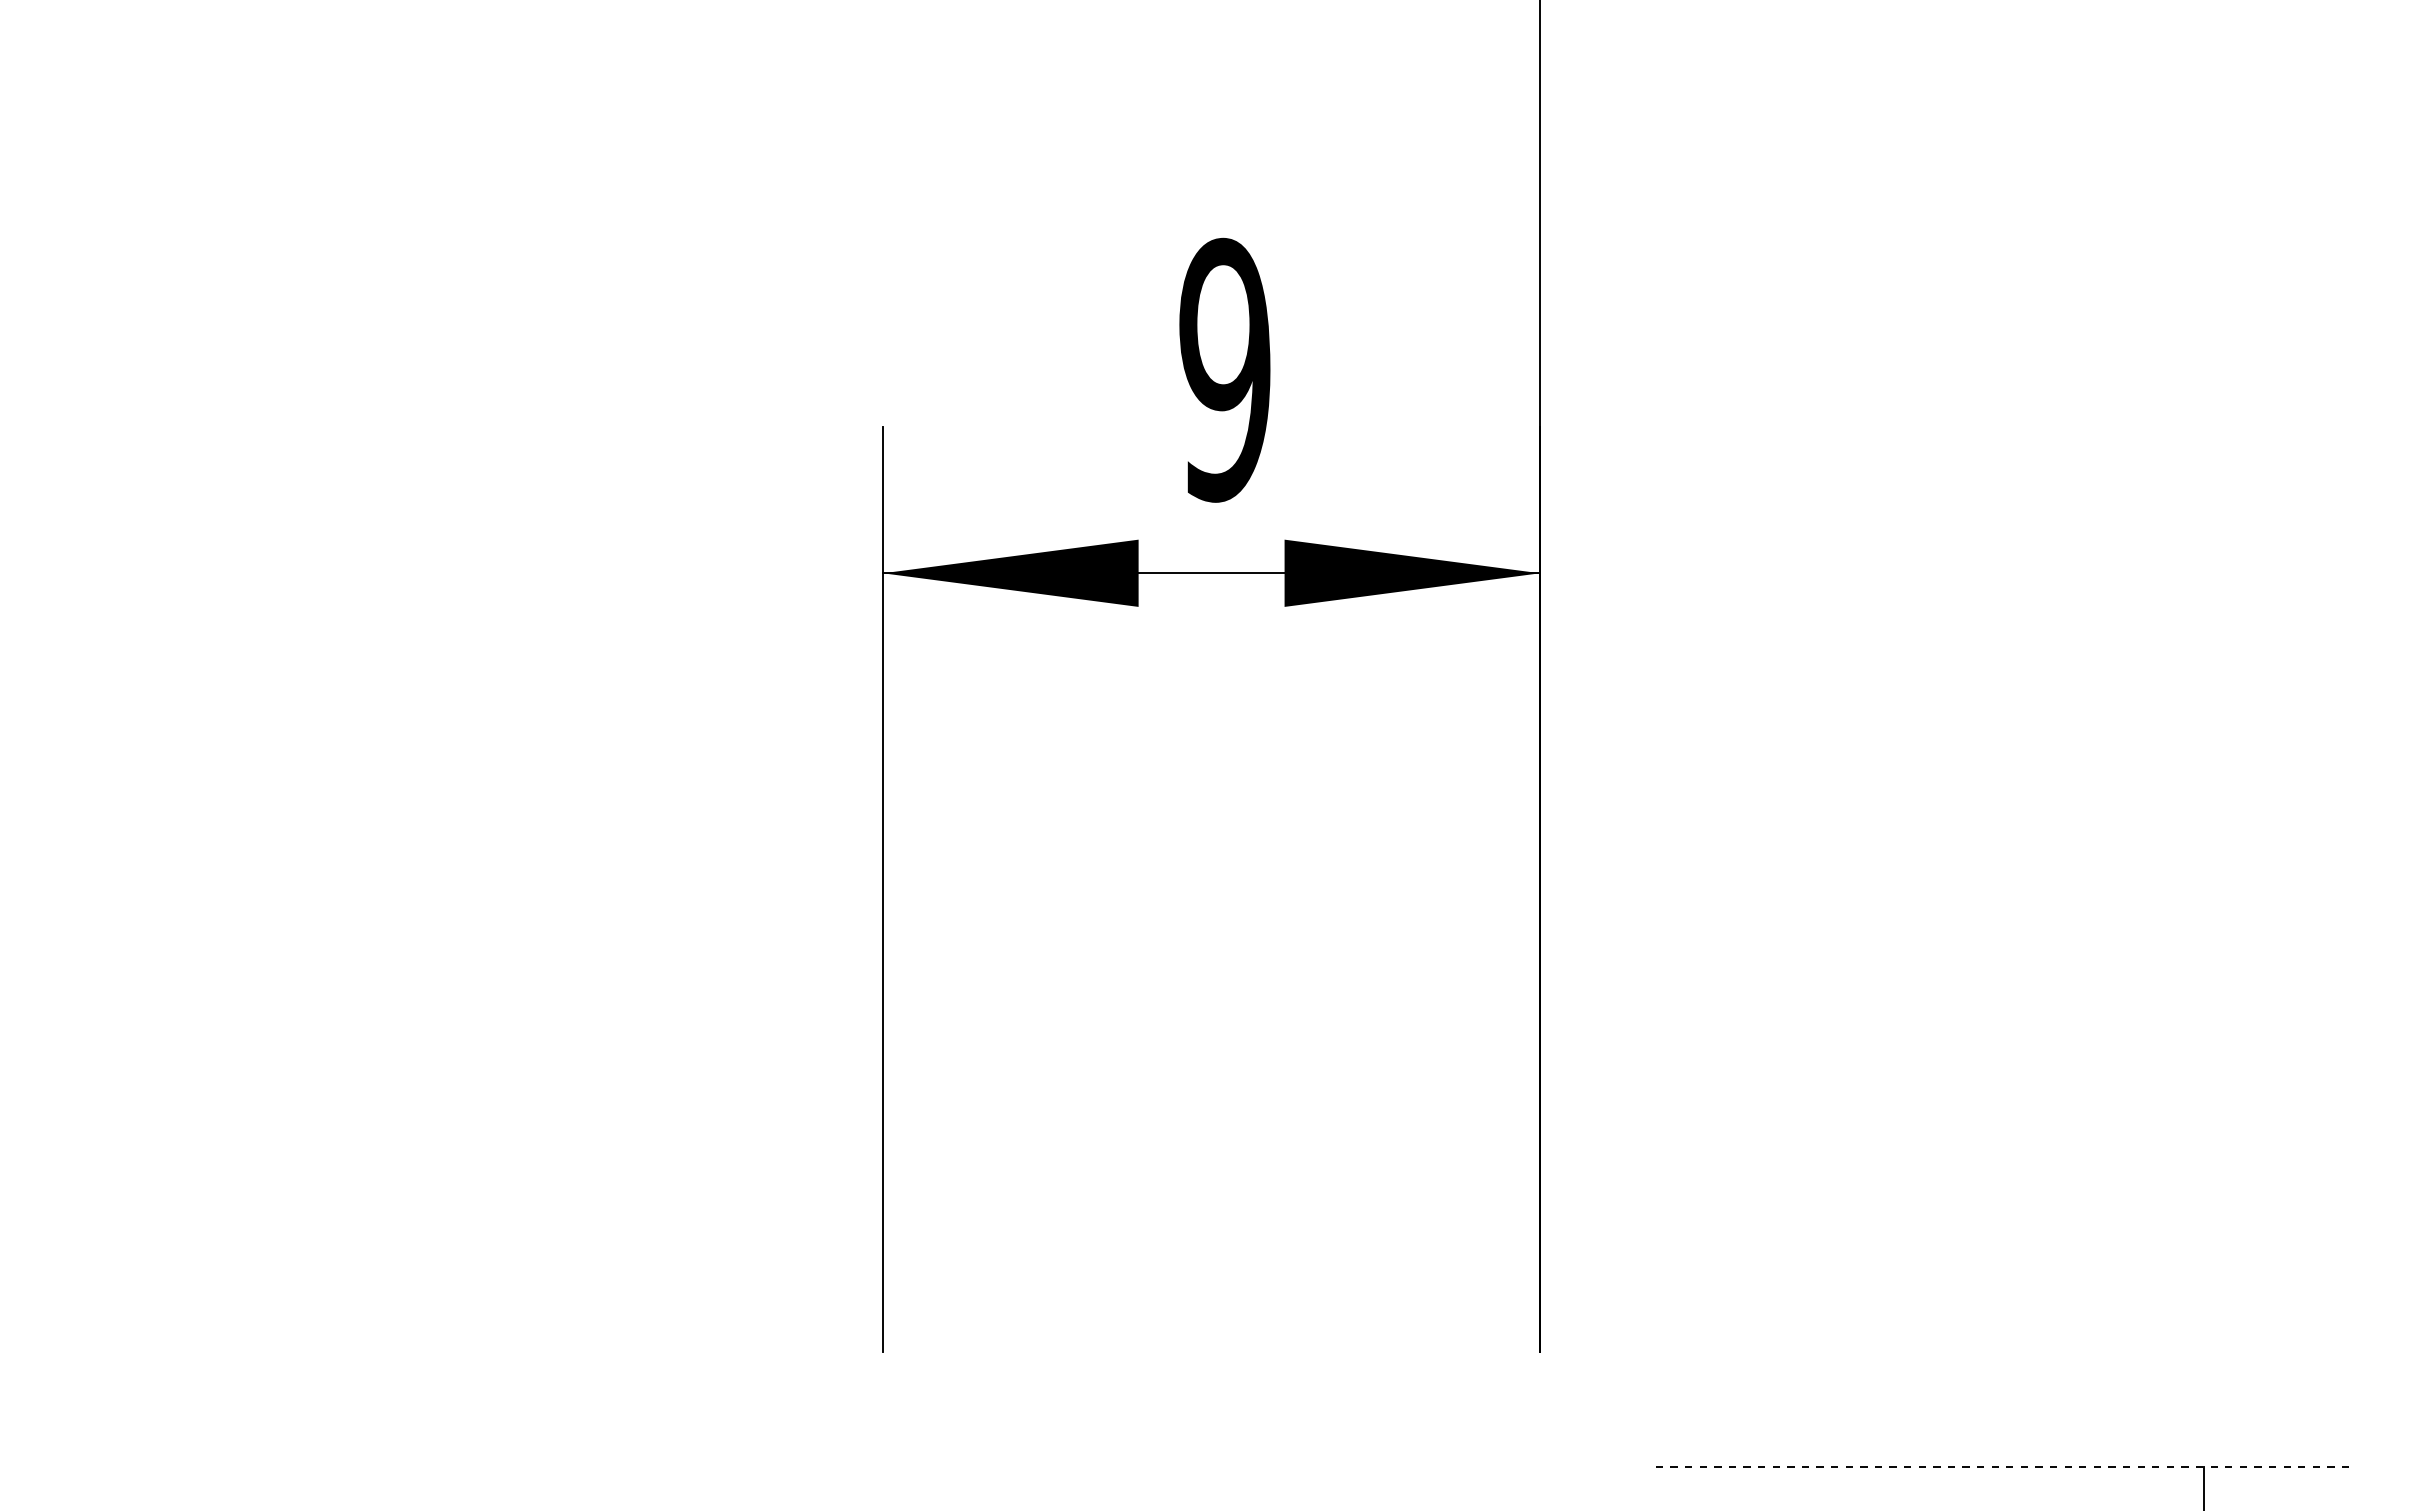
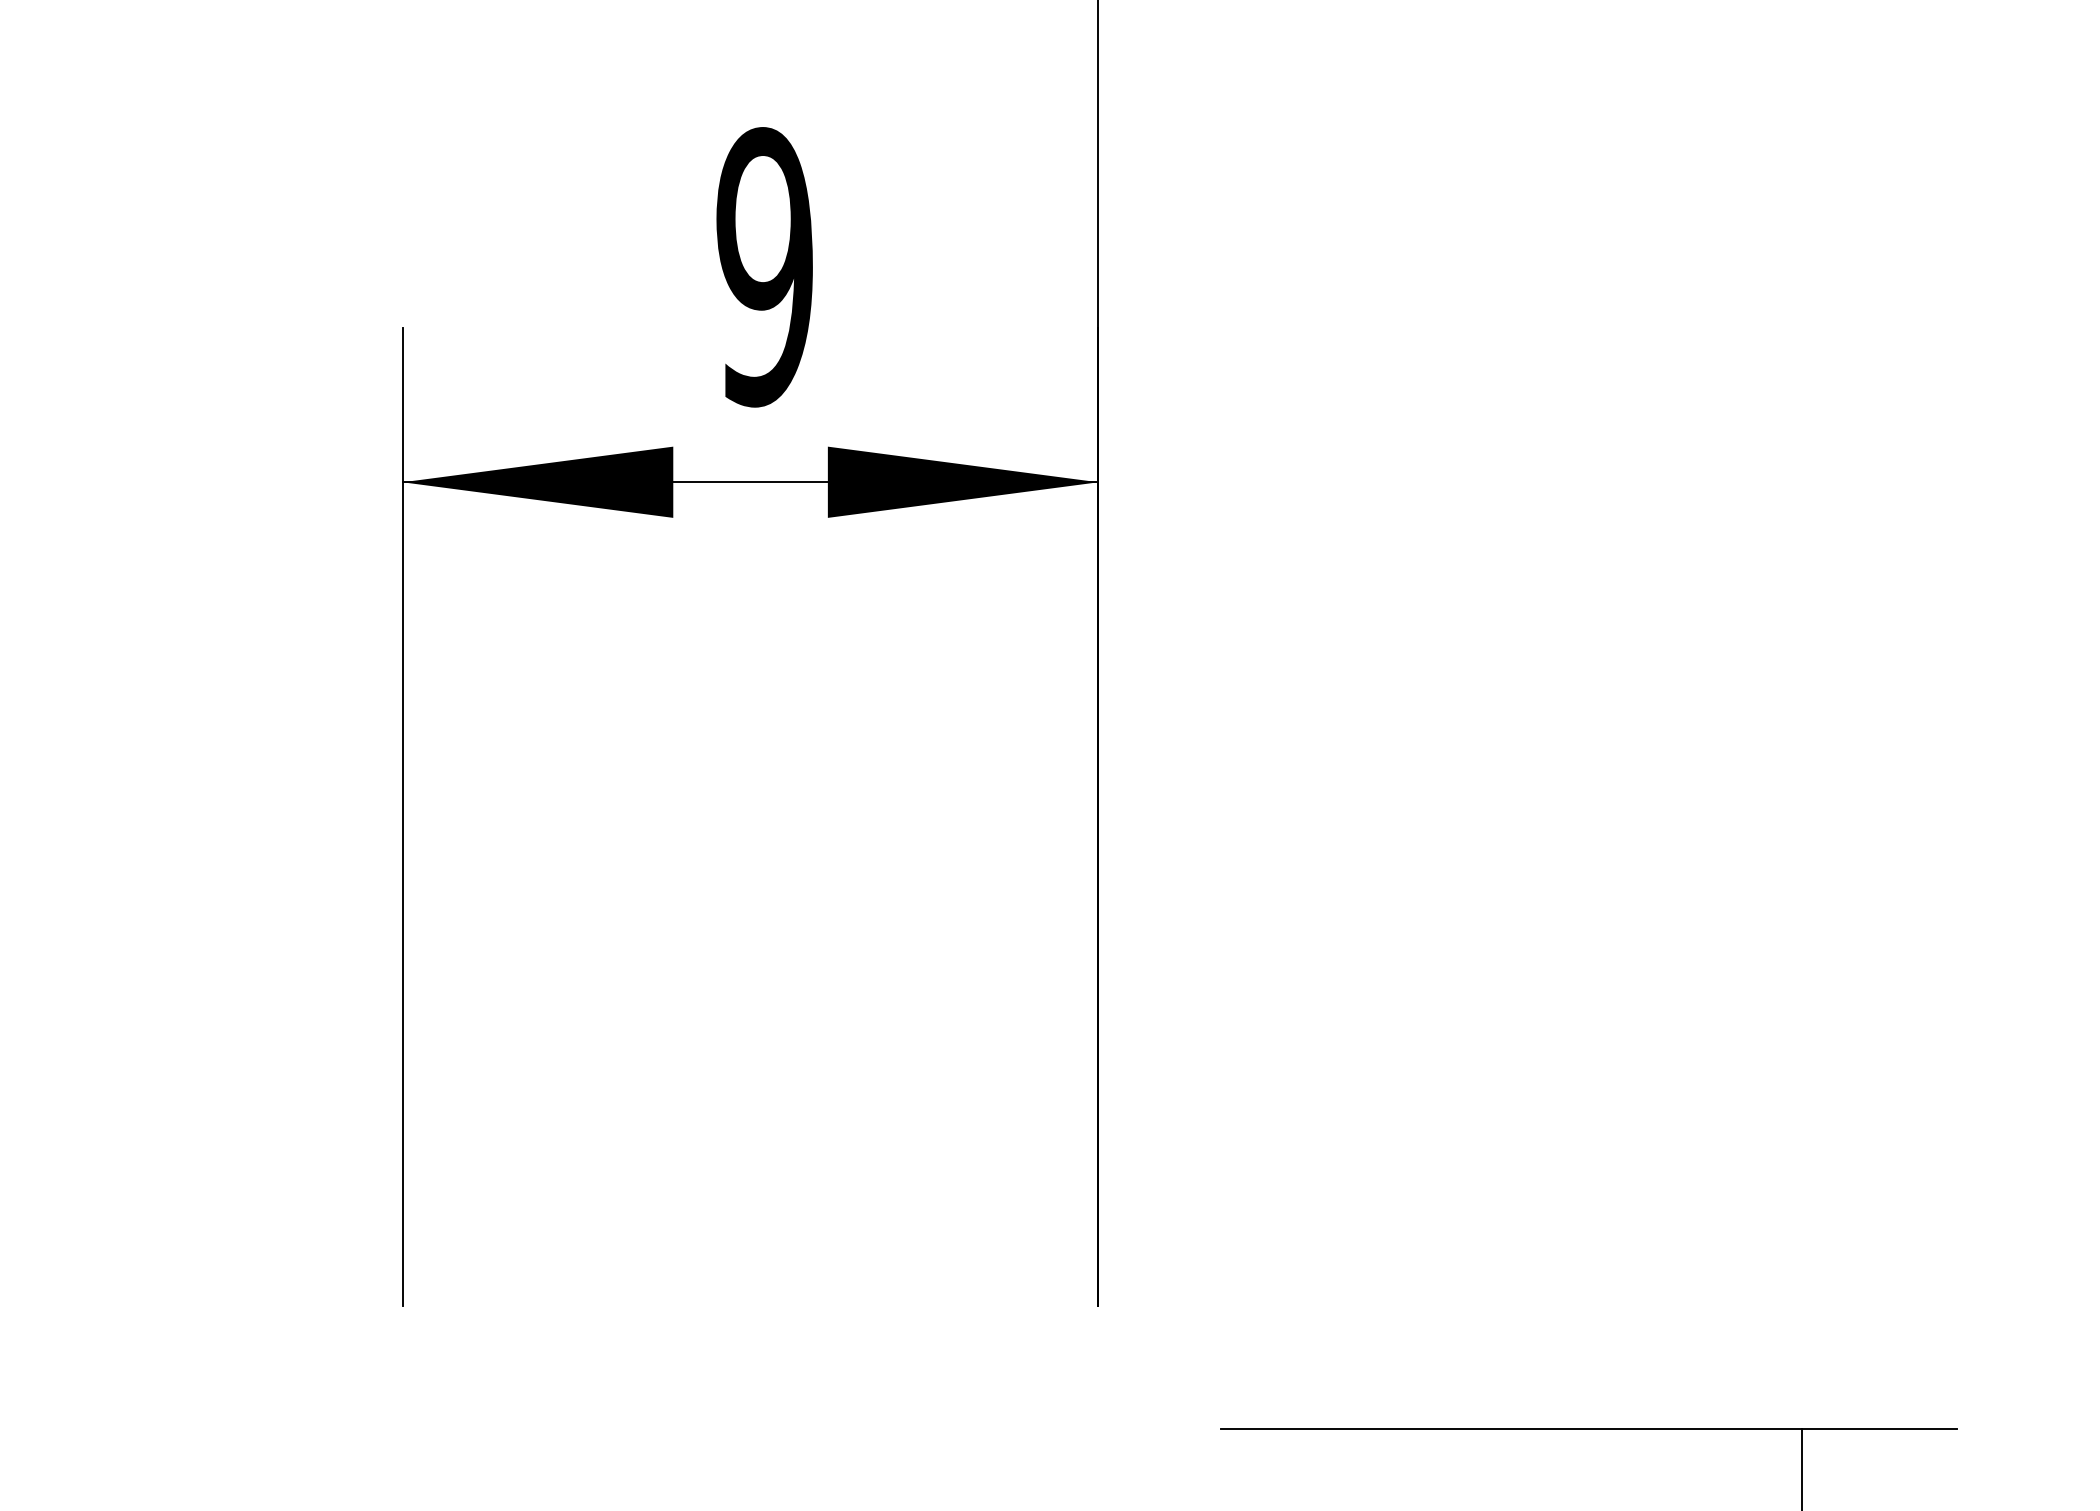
line: (2003, 1467) -> (1589, 1429), dashed -> solid

